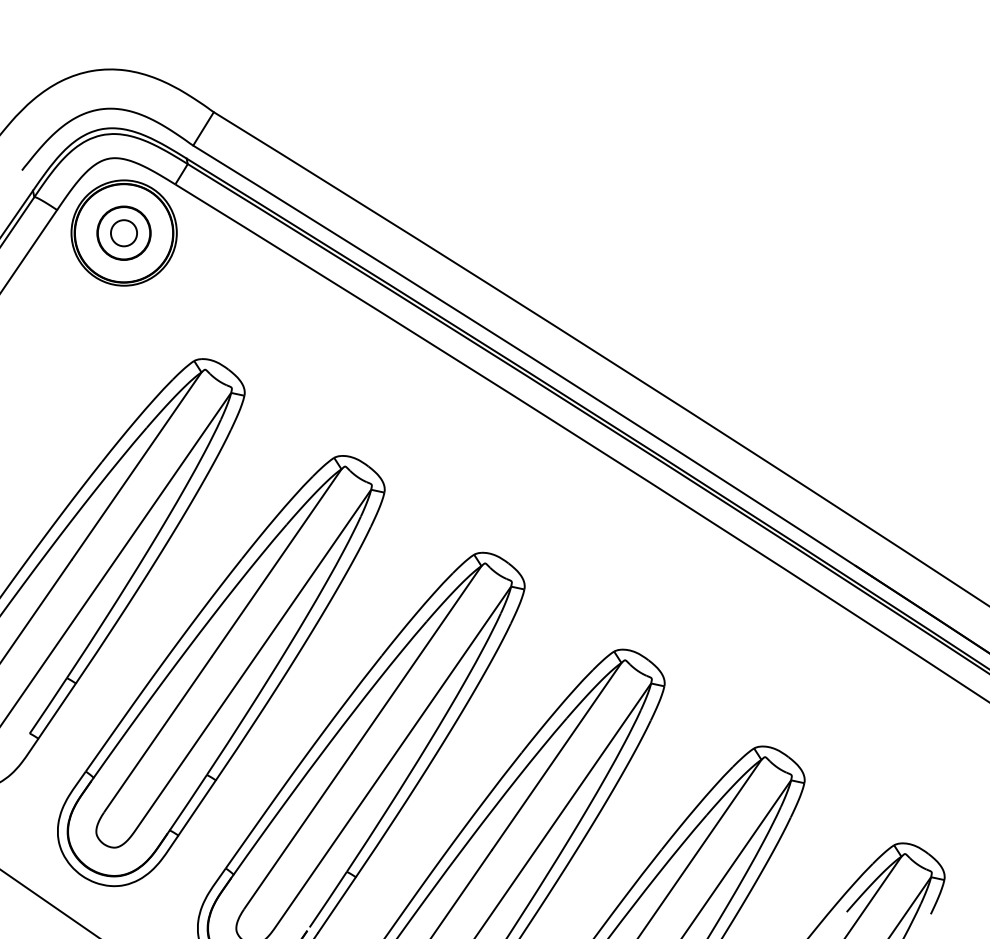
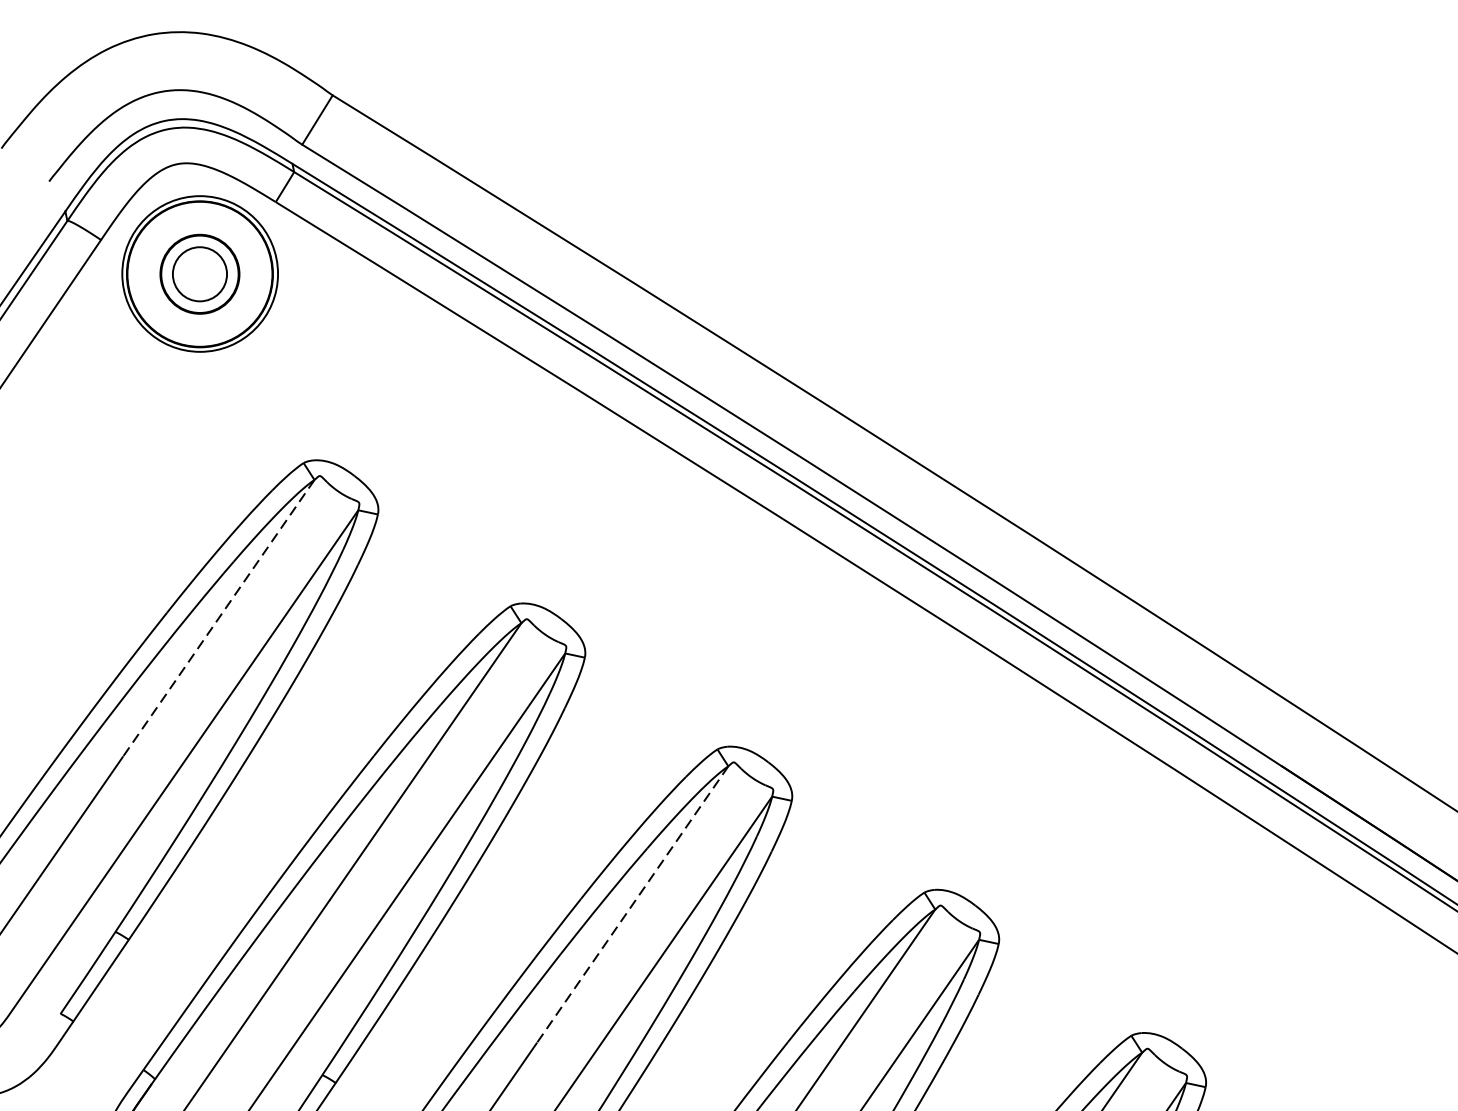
circle: (123, 233) -> (199, 274), size x1.4
line: (136, 465) -> (218, 617), solid -> dashed
line: (416, 659) -> (632, 904), solid -> dashed

